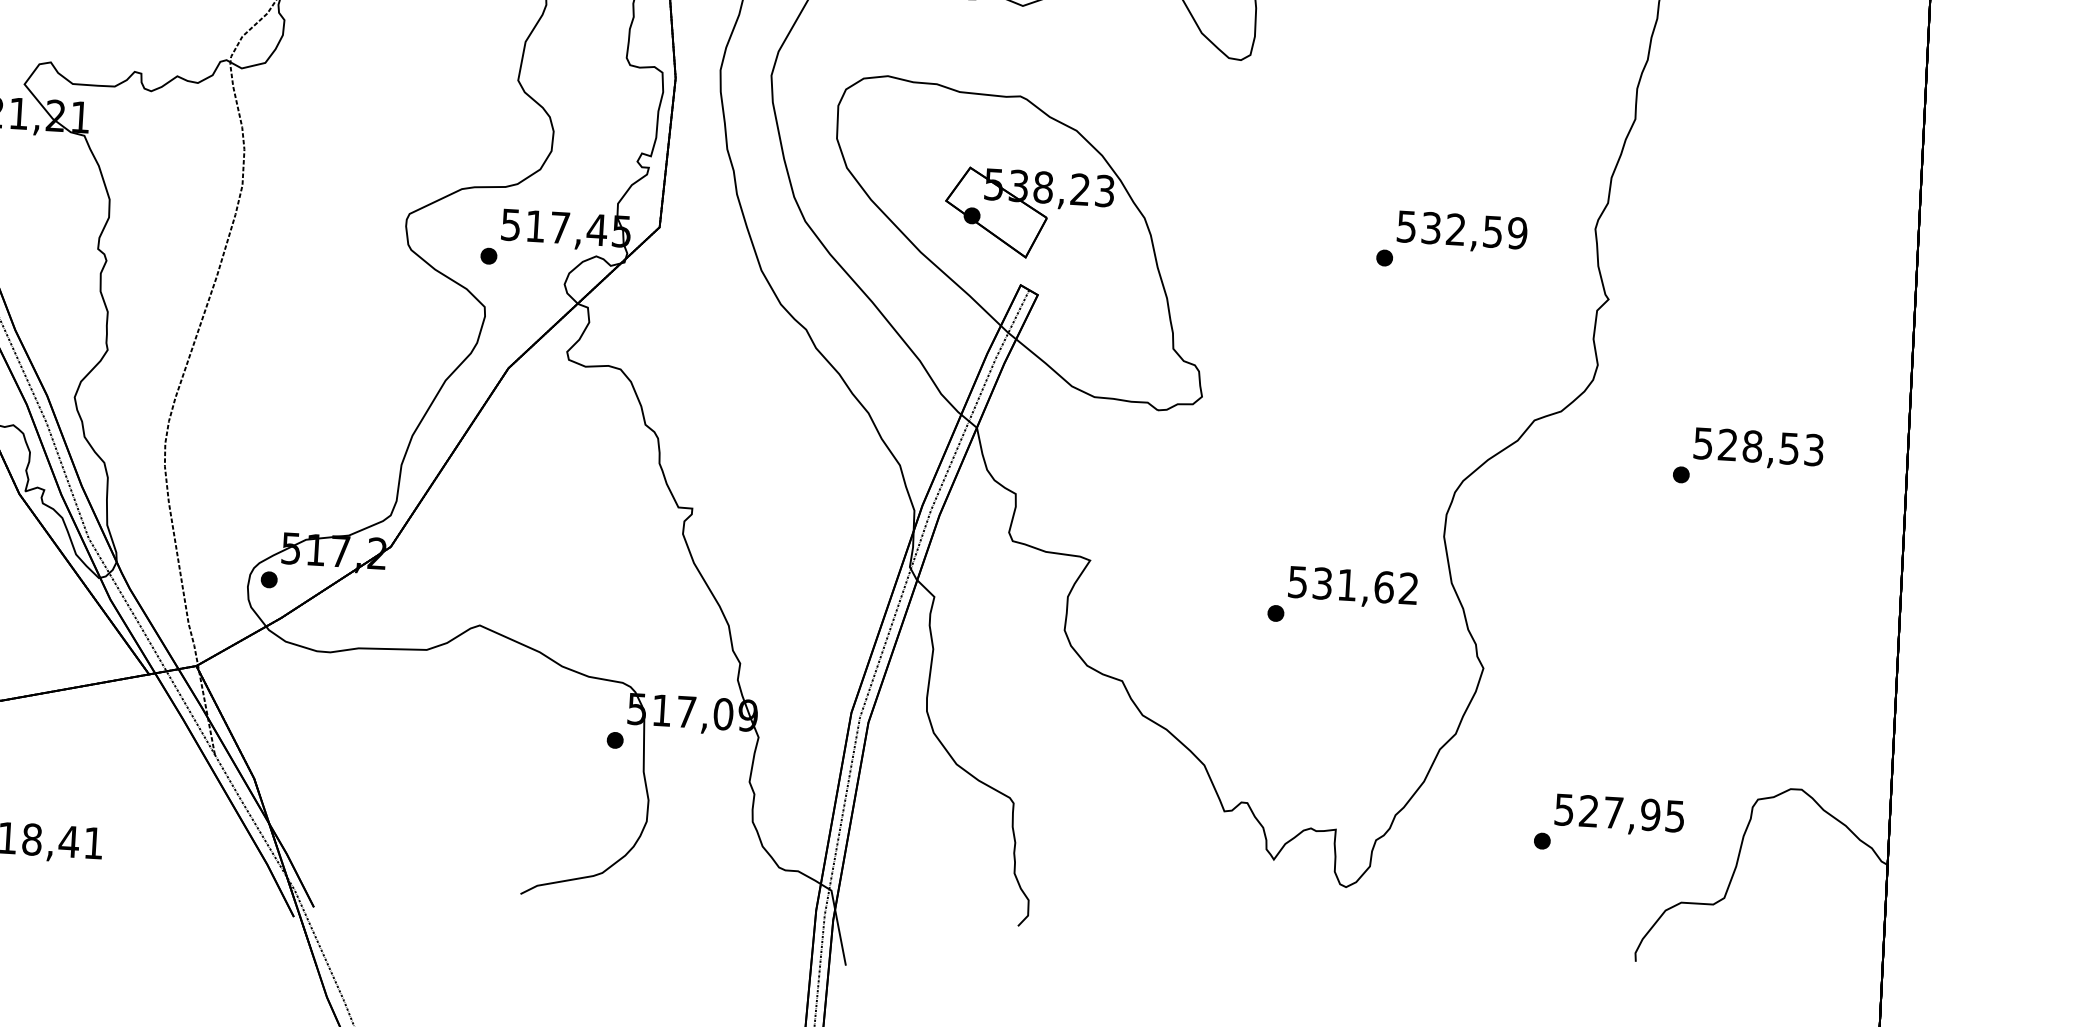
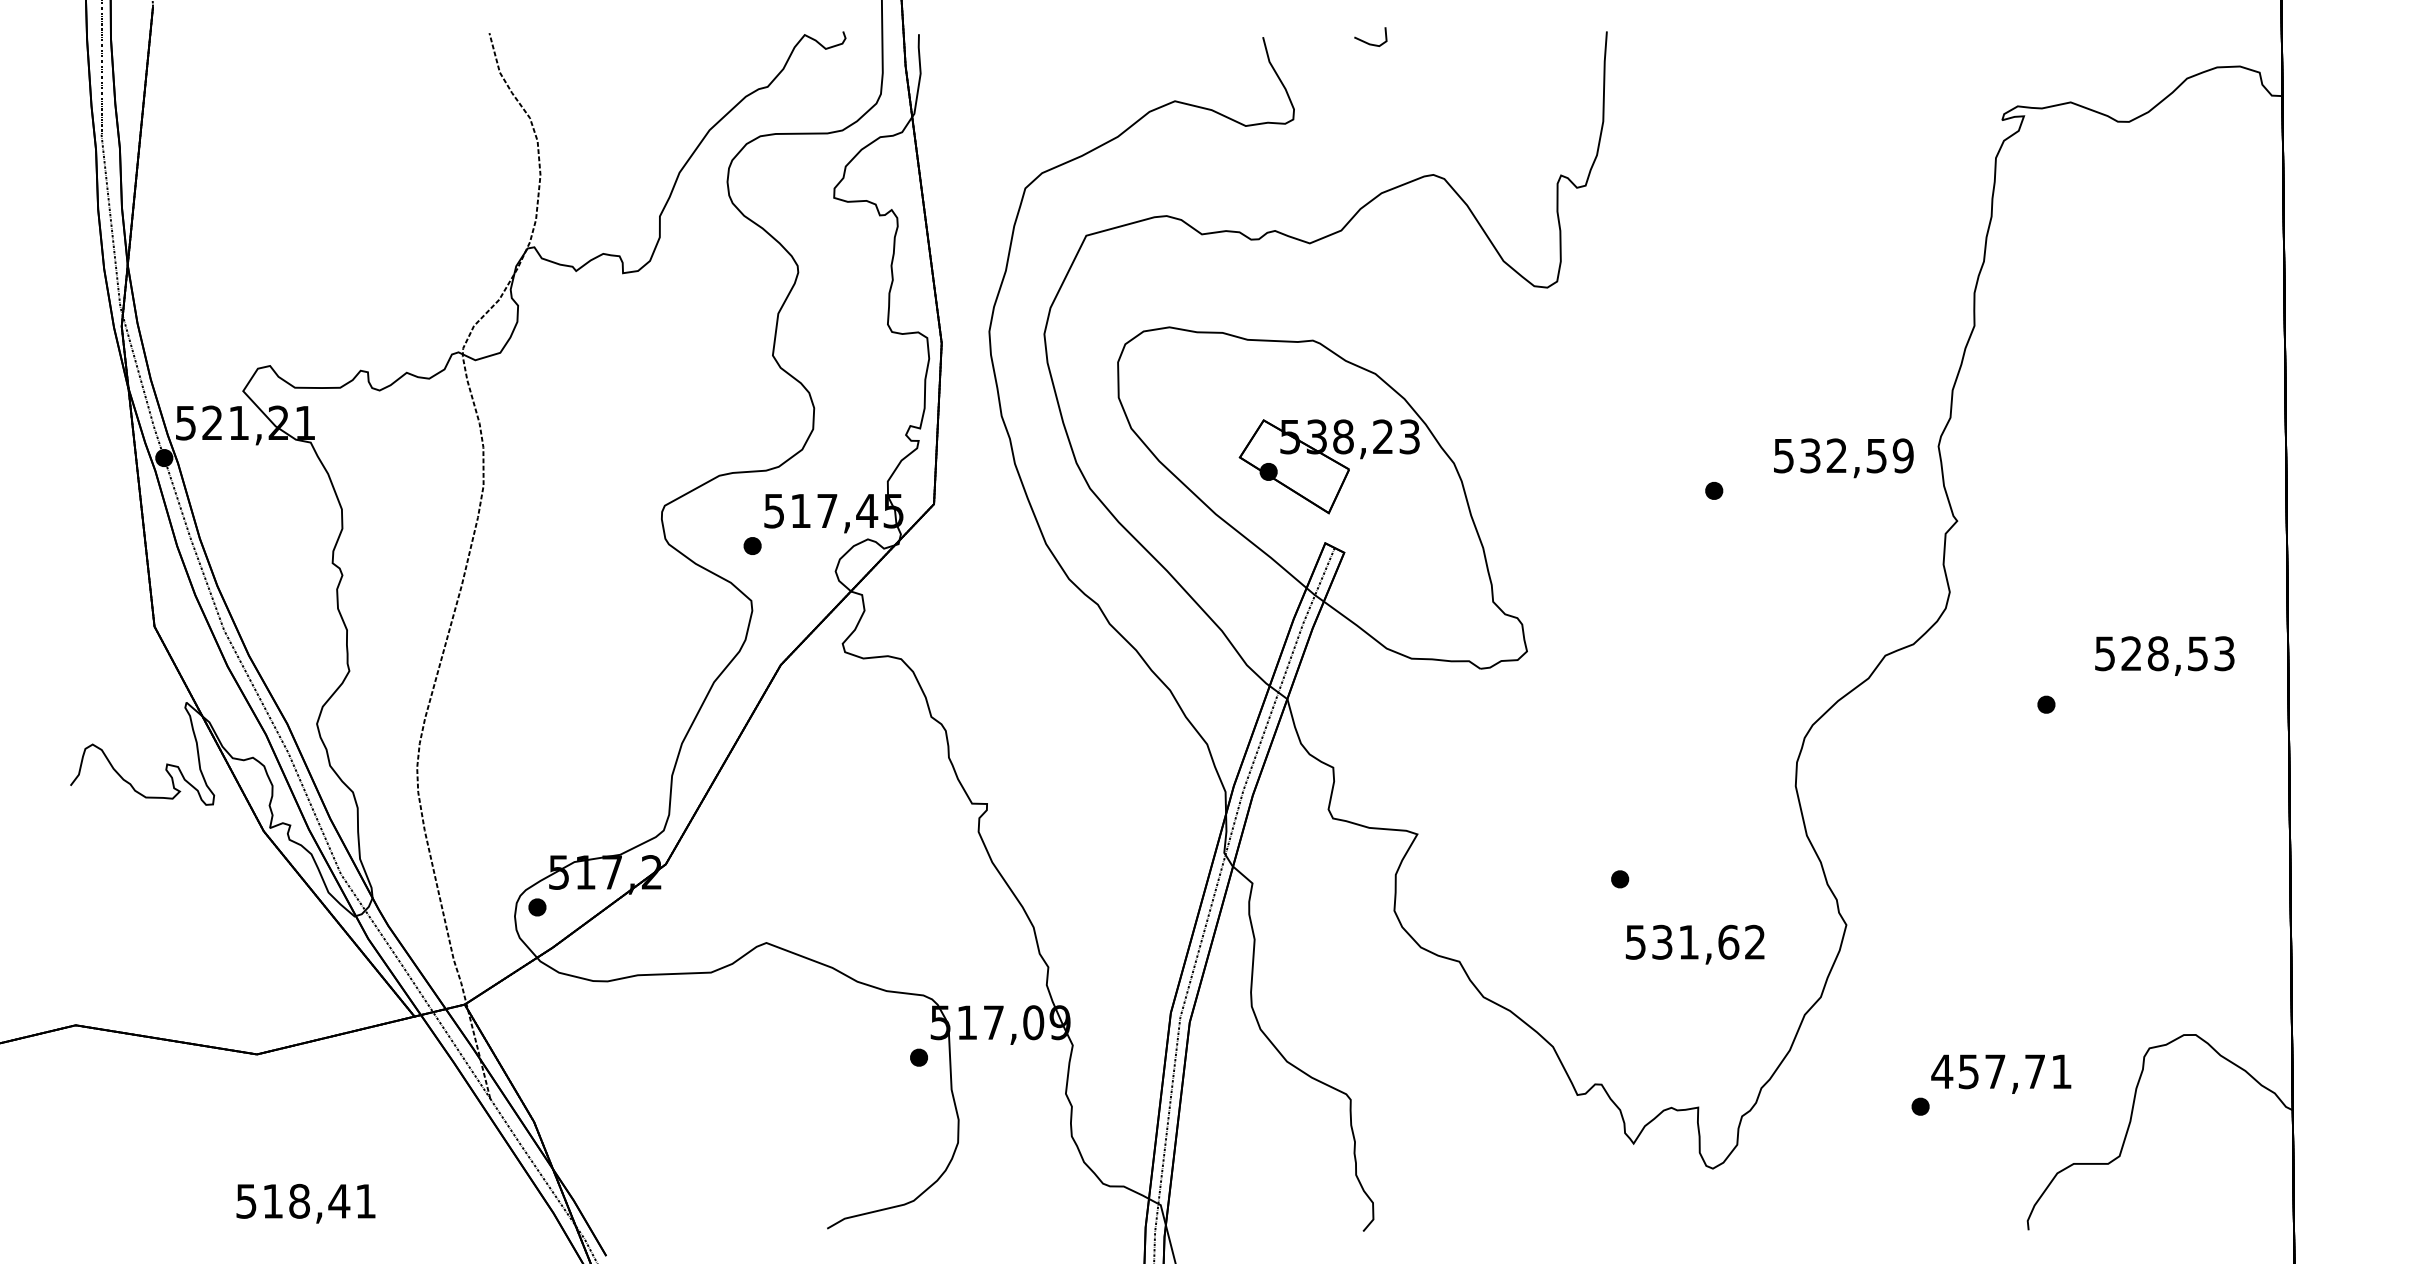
text: (1461, 232) -> (1843, 458), moved
text: (1758, 448) -> (2164, 655), moved
text: (1352, 587) -> (1694, 944), moved
text: (1619, 812) -> (2001, 1071), 527,95 -> 457,71

